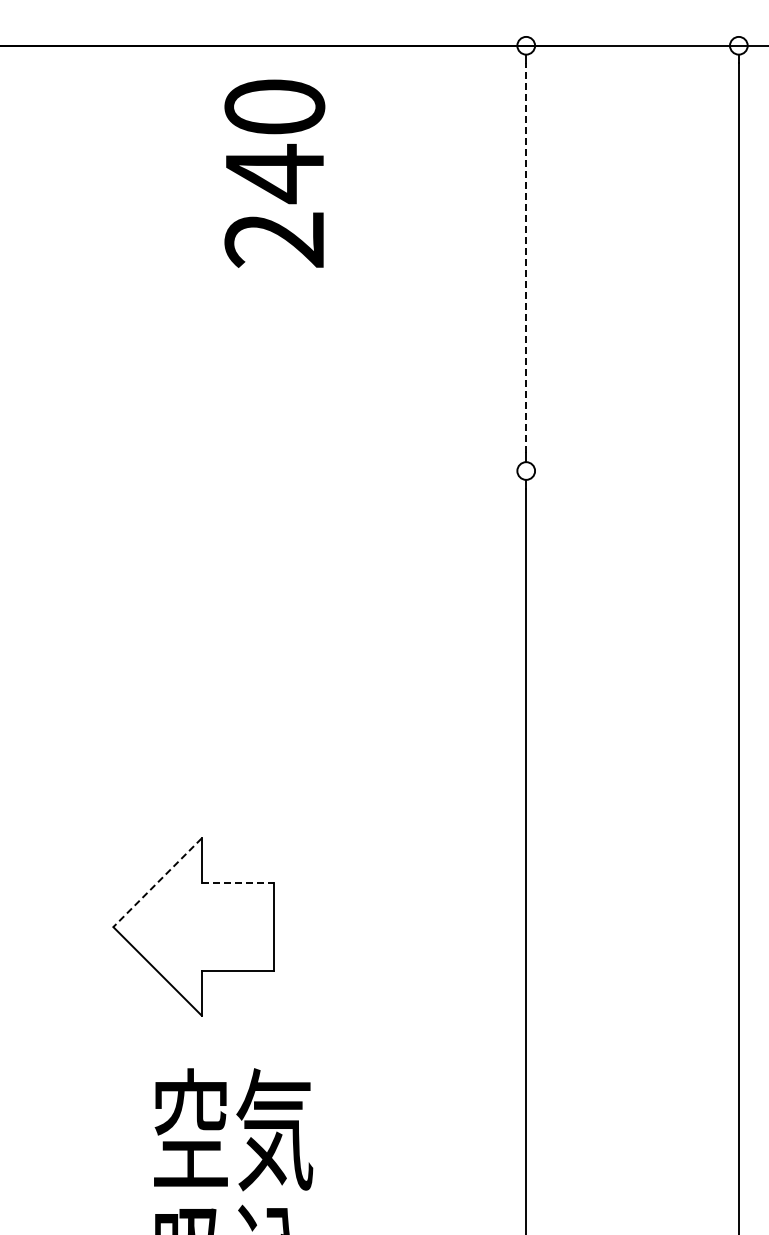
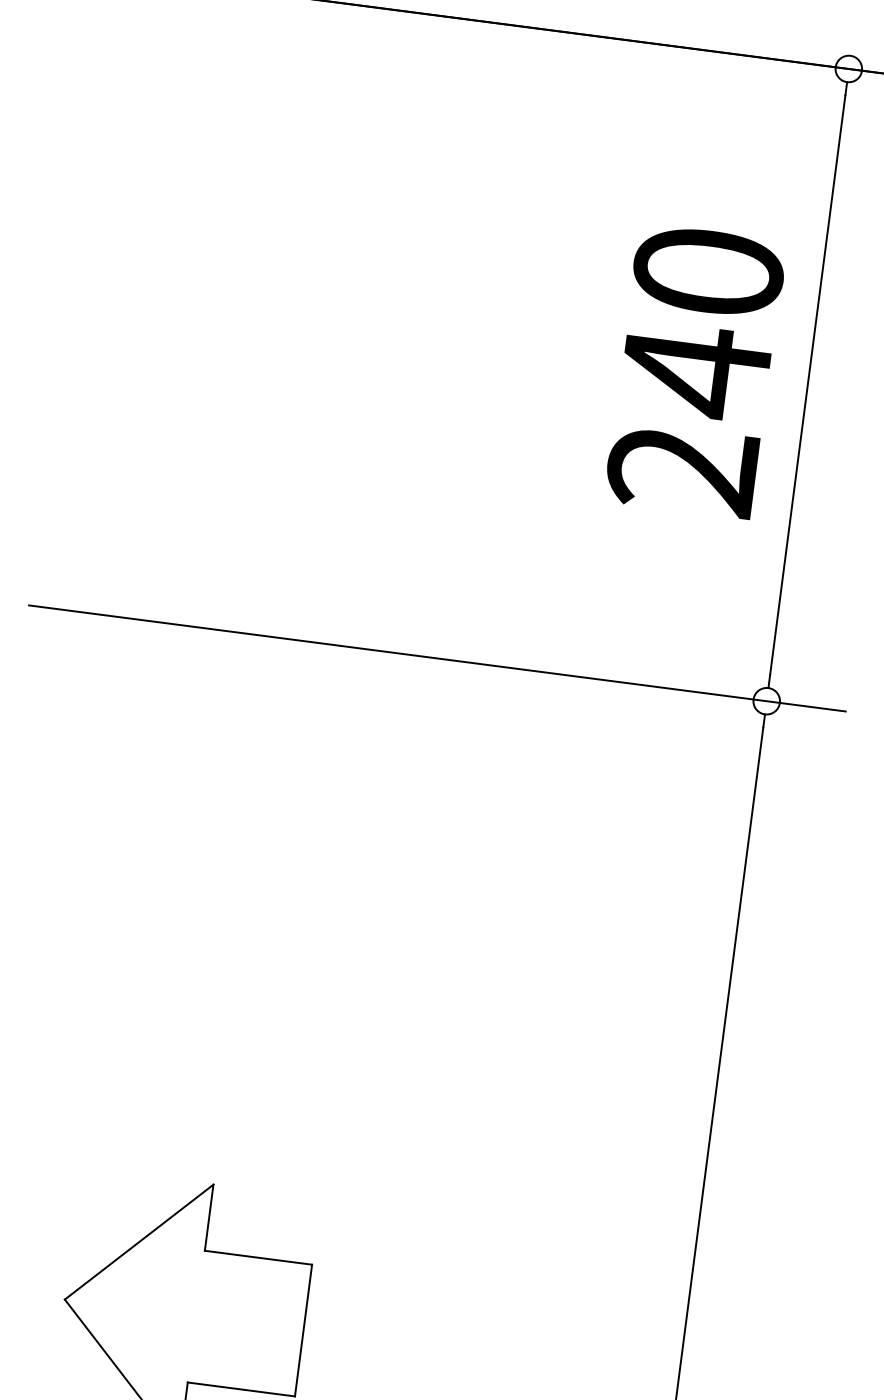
text: (274, 173) -> (695, 370), moved
line: (526, 258) -> (808, 385), dashed -> solid
line: (304, 471) -> (436, 659), added
line: (157, 882) -> (139, 1241), dashed -> solid
line: (238, 882) -> (259, 1257), dashed -> solid

